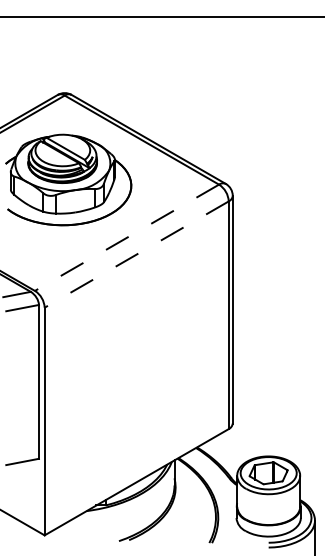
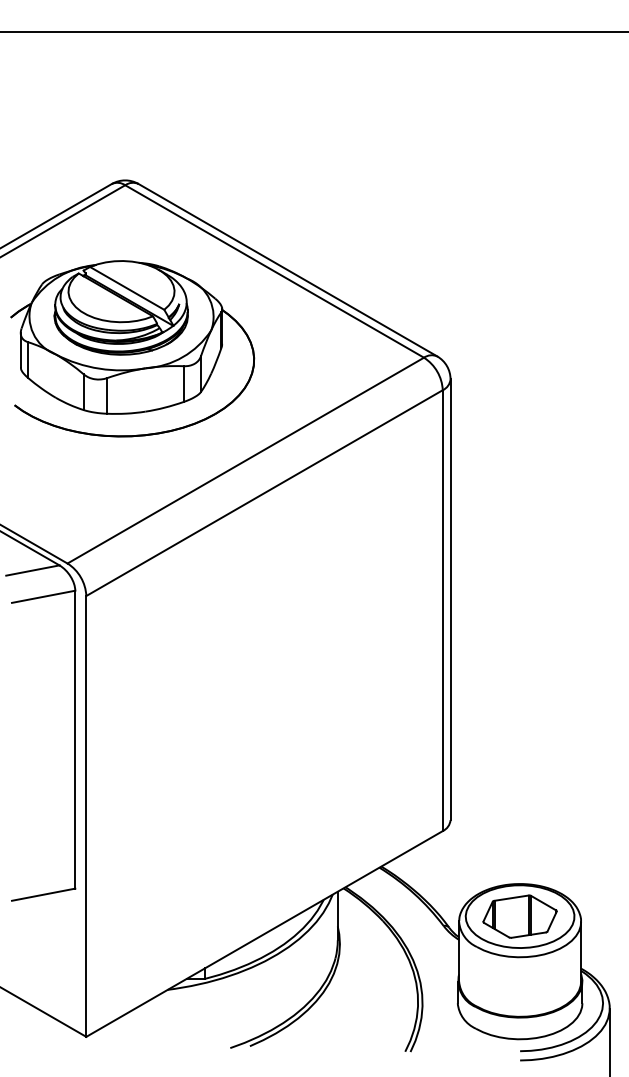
line: (126, 238) -> (244, 462), dashed -> solid
line: (136, 254) -> (264, 492), dashed -> solid

